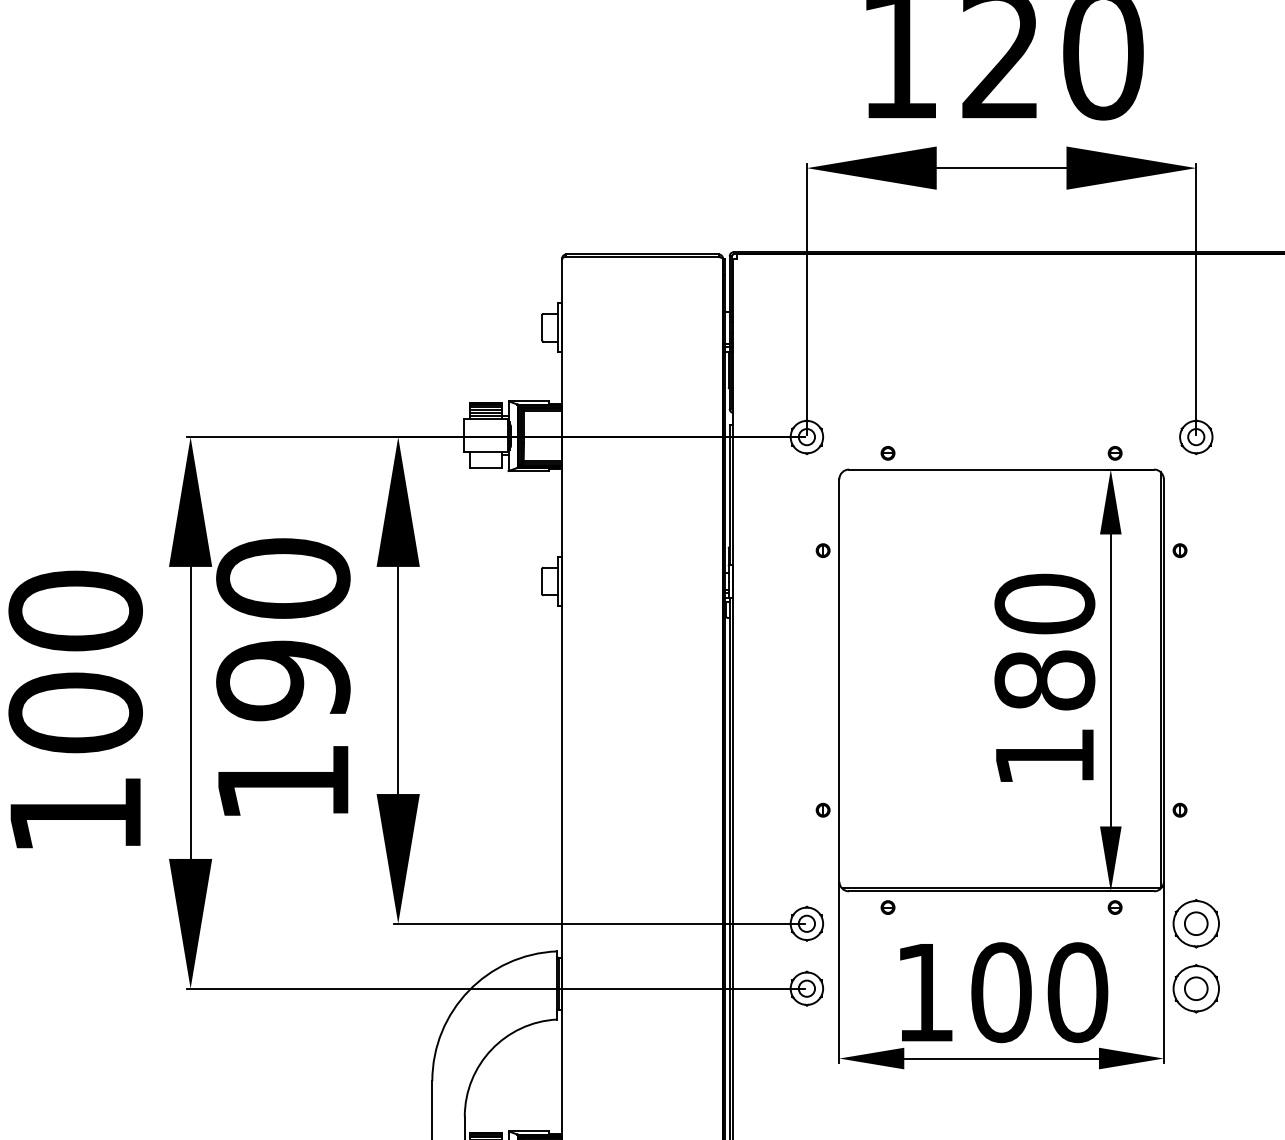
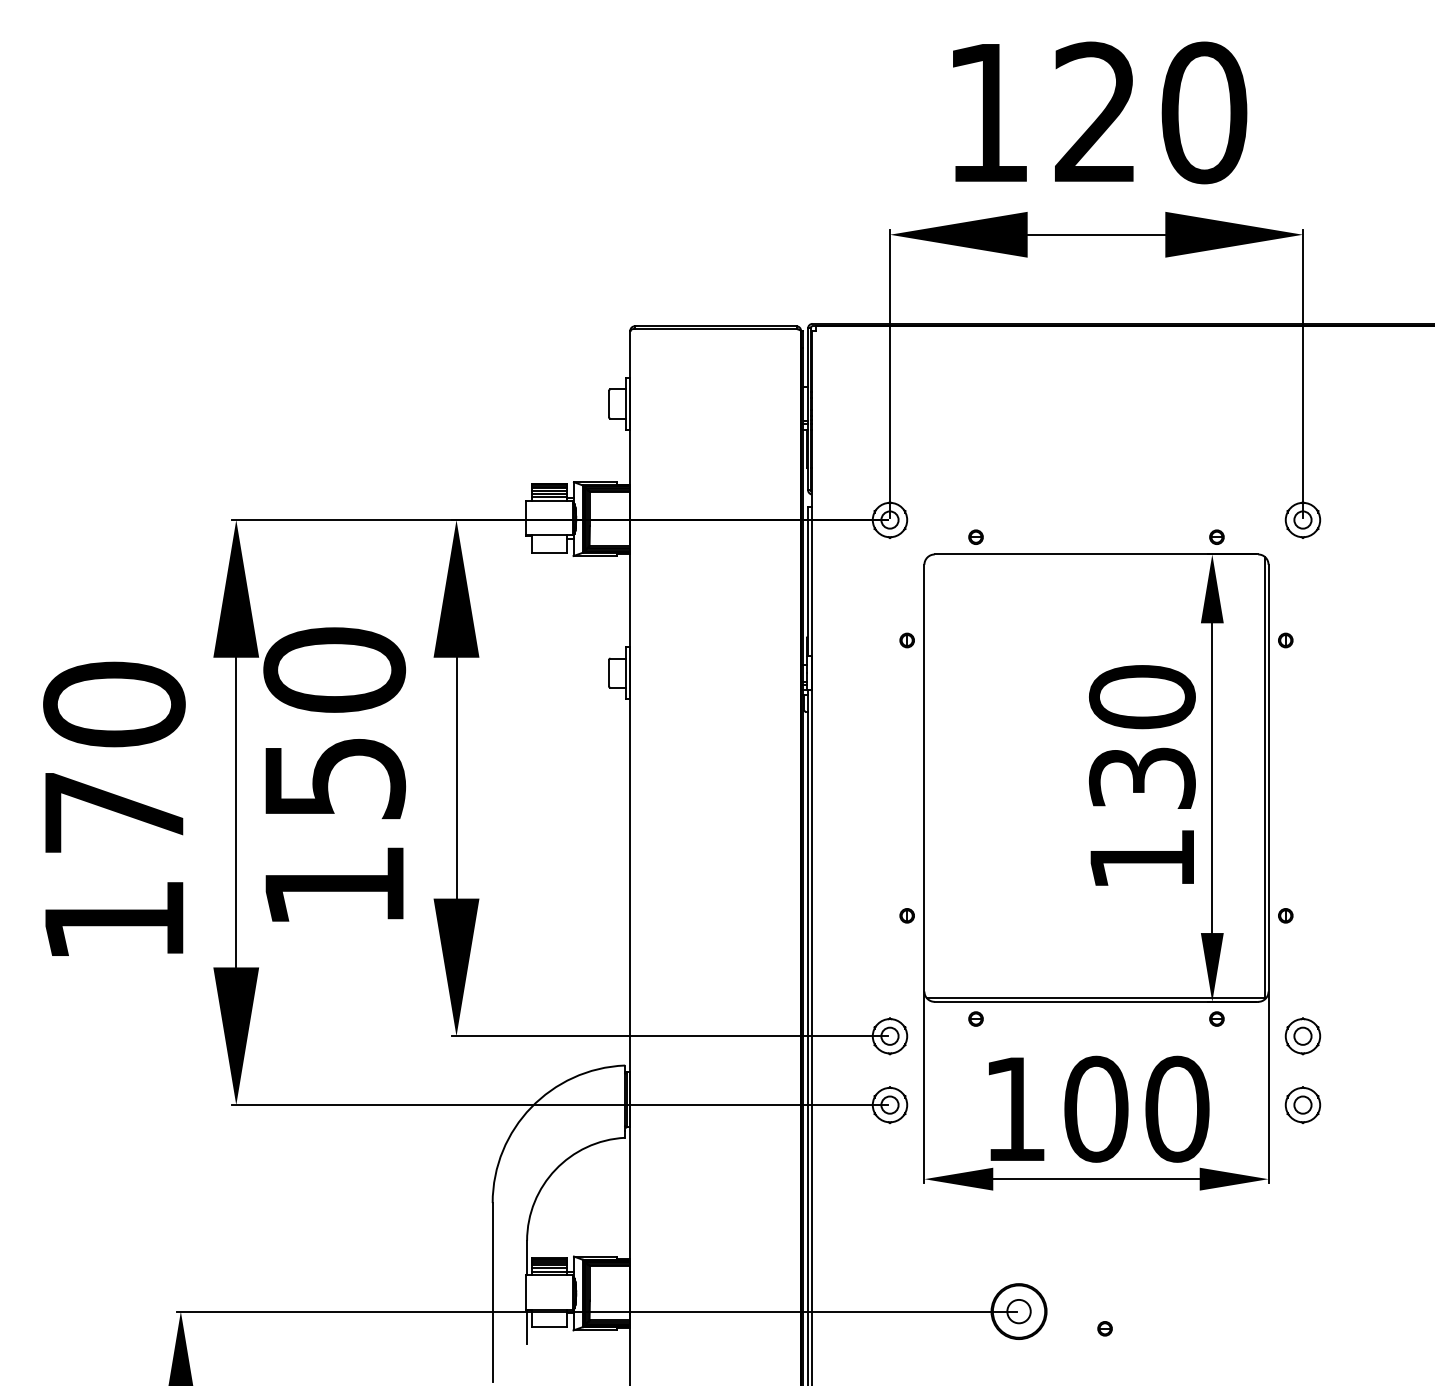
text: (1044, 679) -> (1141, 777), 180 -> 130
text: (283, 680) -> (334, 778), 190 -> 150
text: (75, 712) -> (114, 812), 100 -> 170
part: (1195, 924) -> (1302, 1036), size x0.71
part: (1195, 988) -> (1302, 1104), size x0.71

